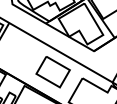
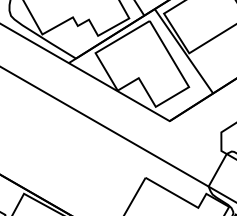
part: (52, 72) -> (82, 165), removed

